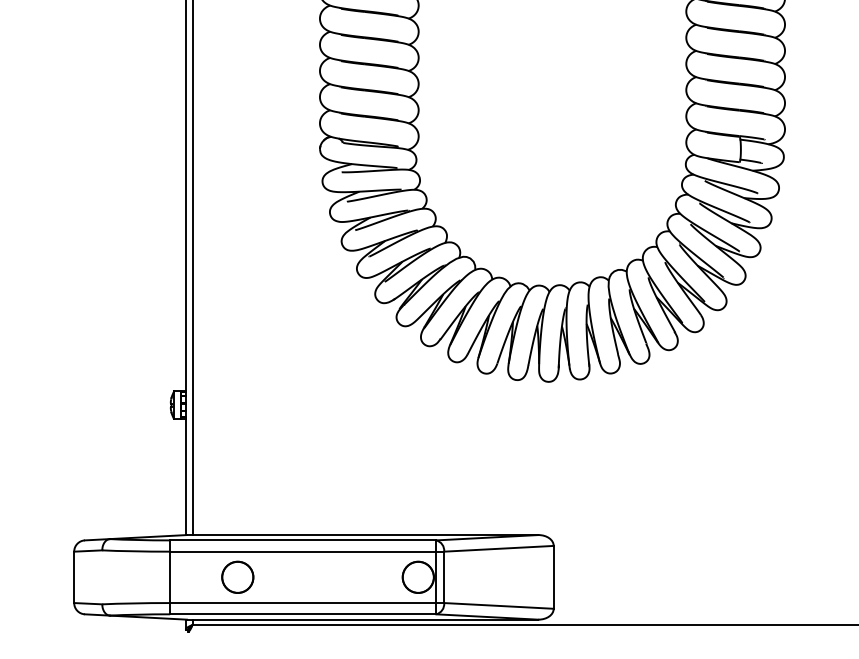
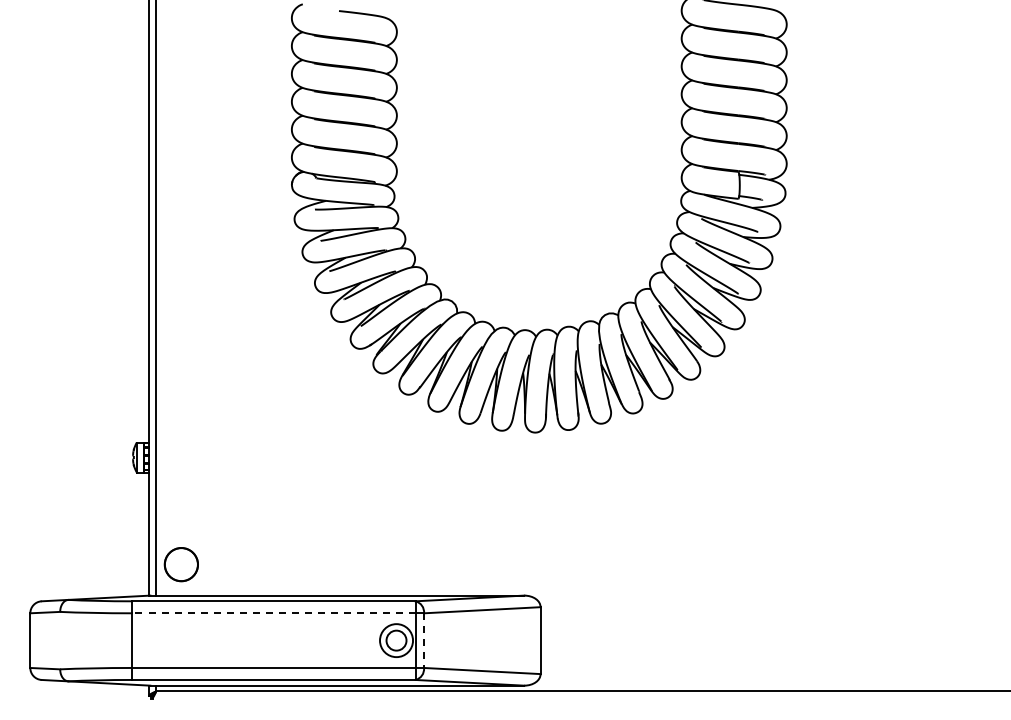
line: (302, 551) -> (273, 613), solid -> dashed
circle: (236, 577) -> (180, 564), moved
circle: (418, 577) -> (396, 640), size x0.6
line: (444, 578) -> (424, 641), solid -> dashed

